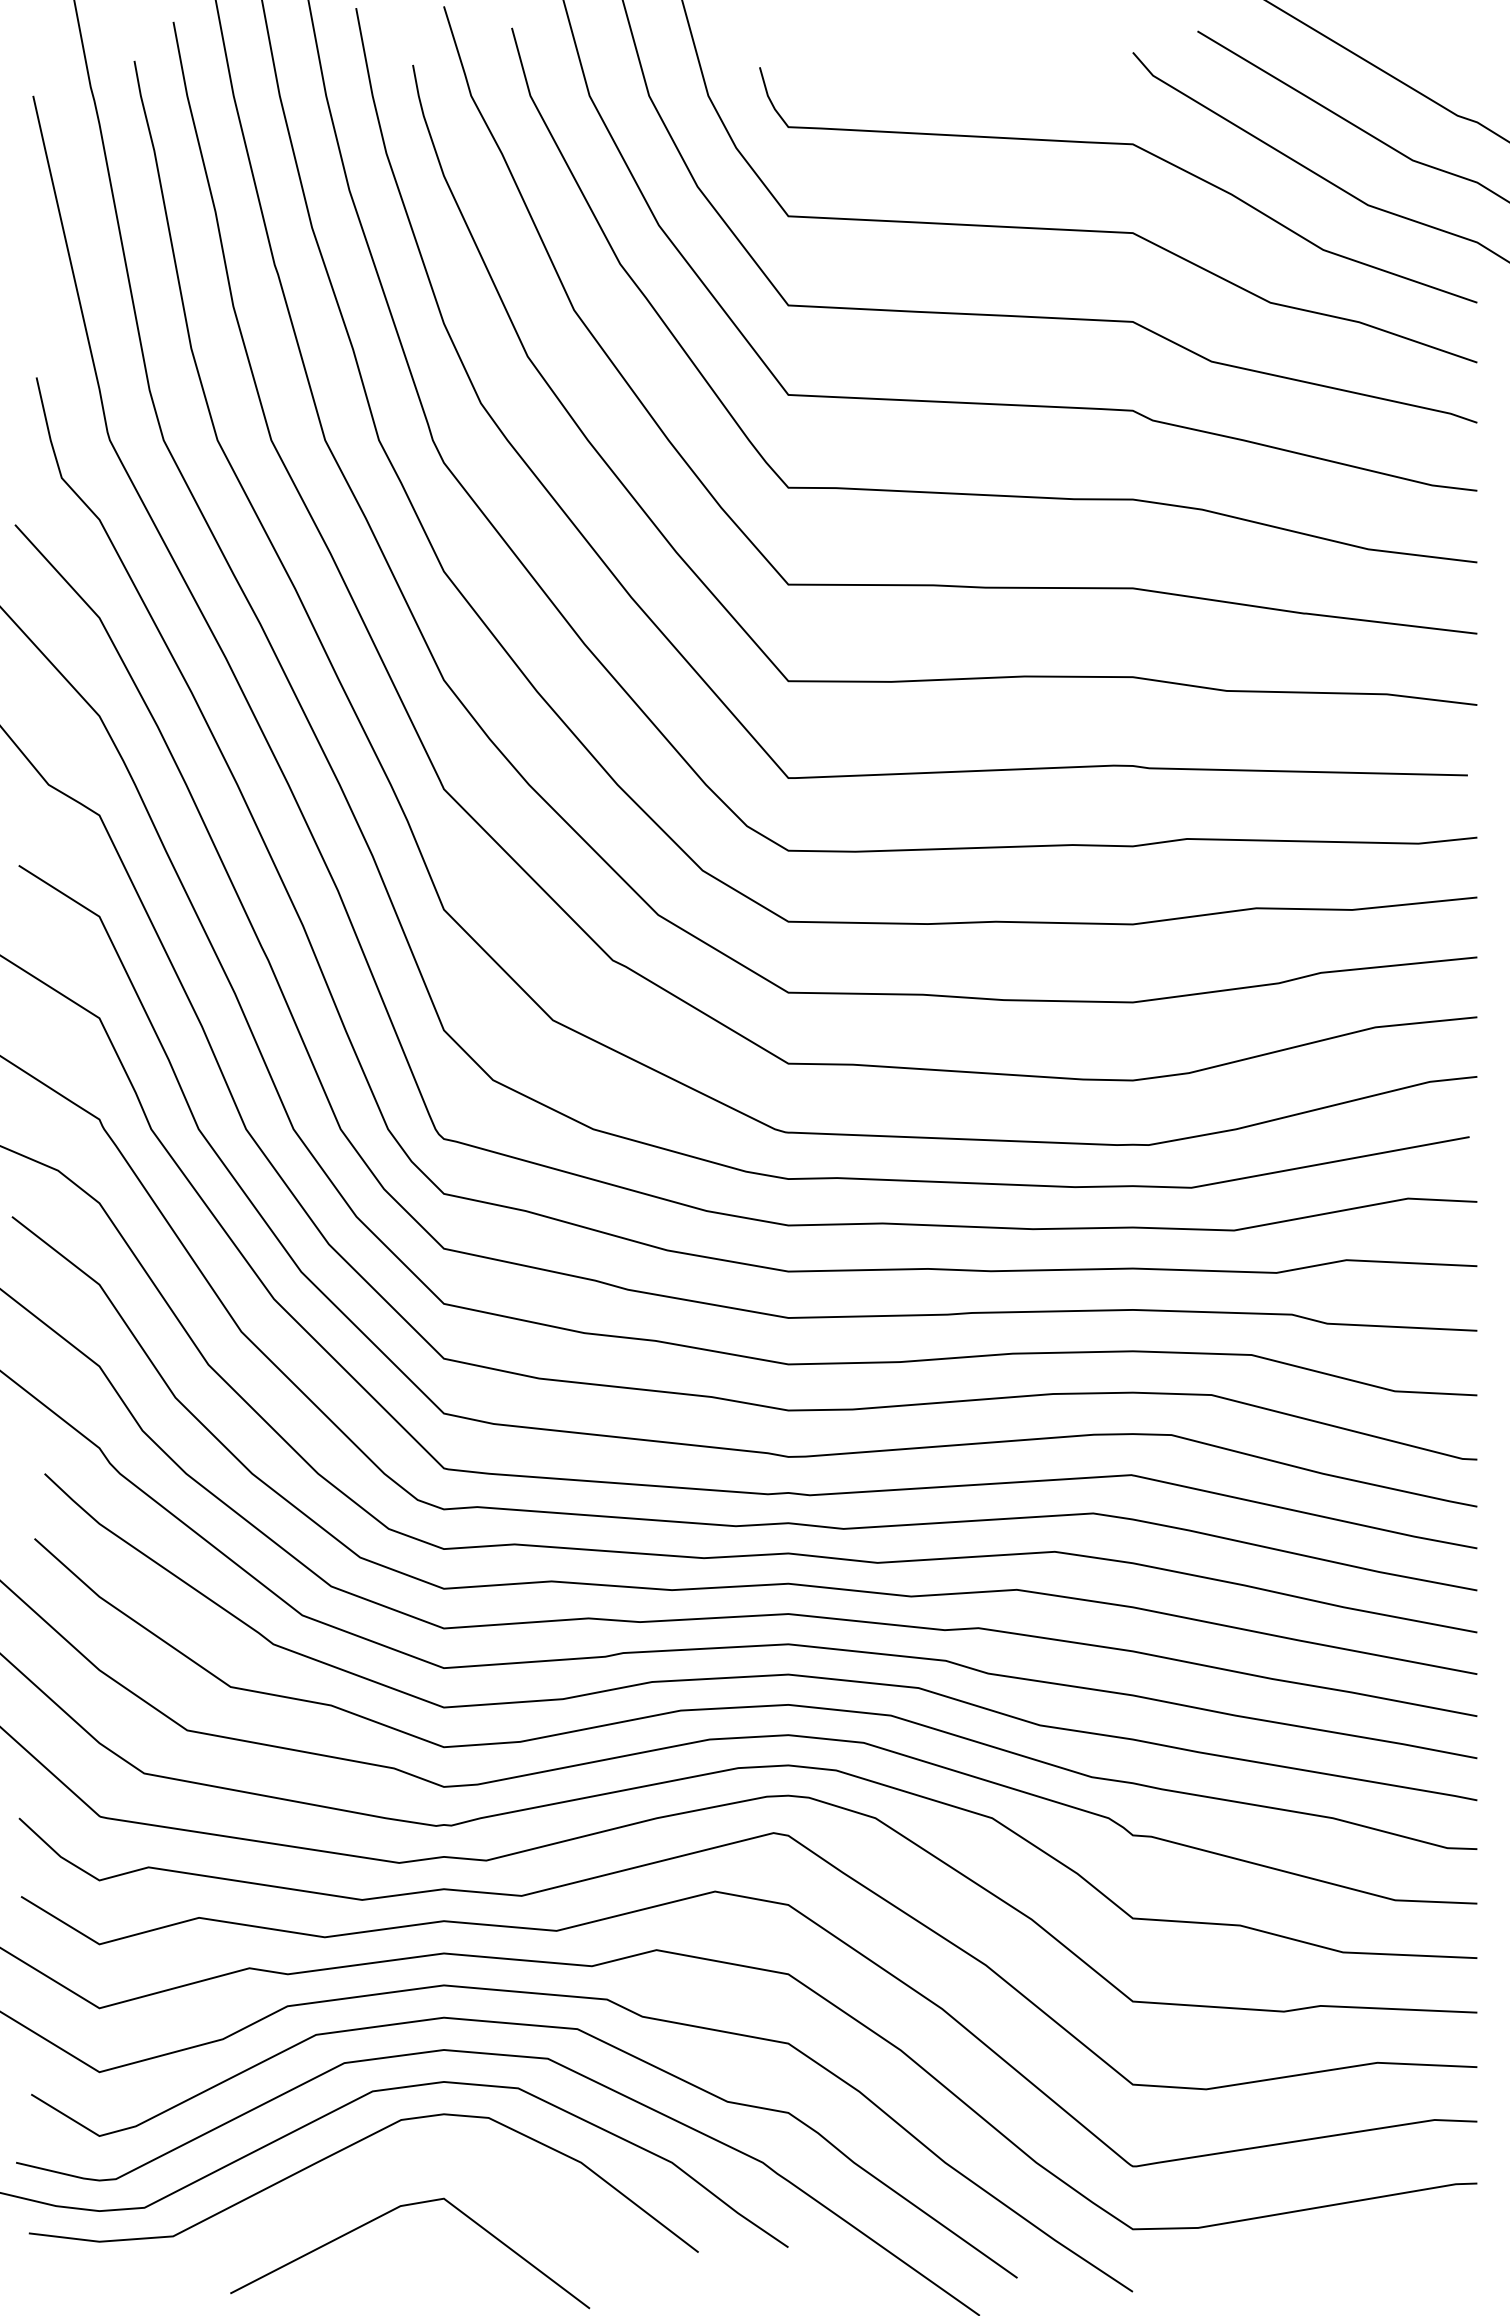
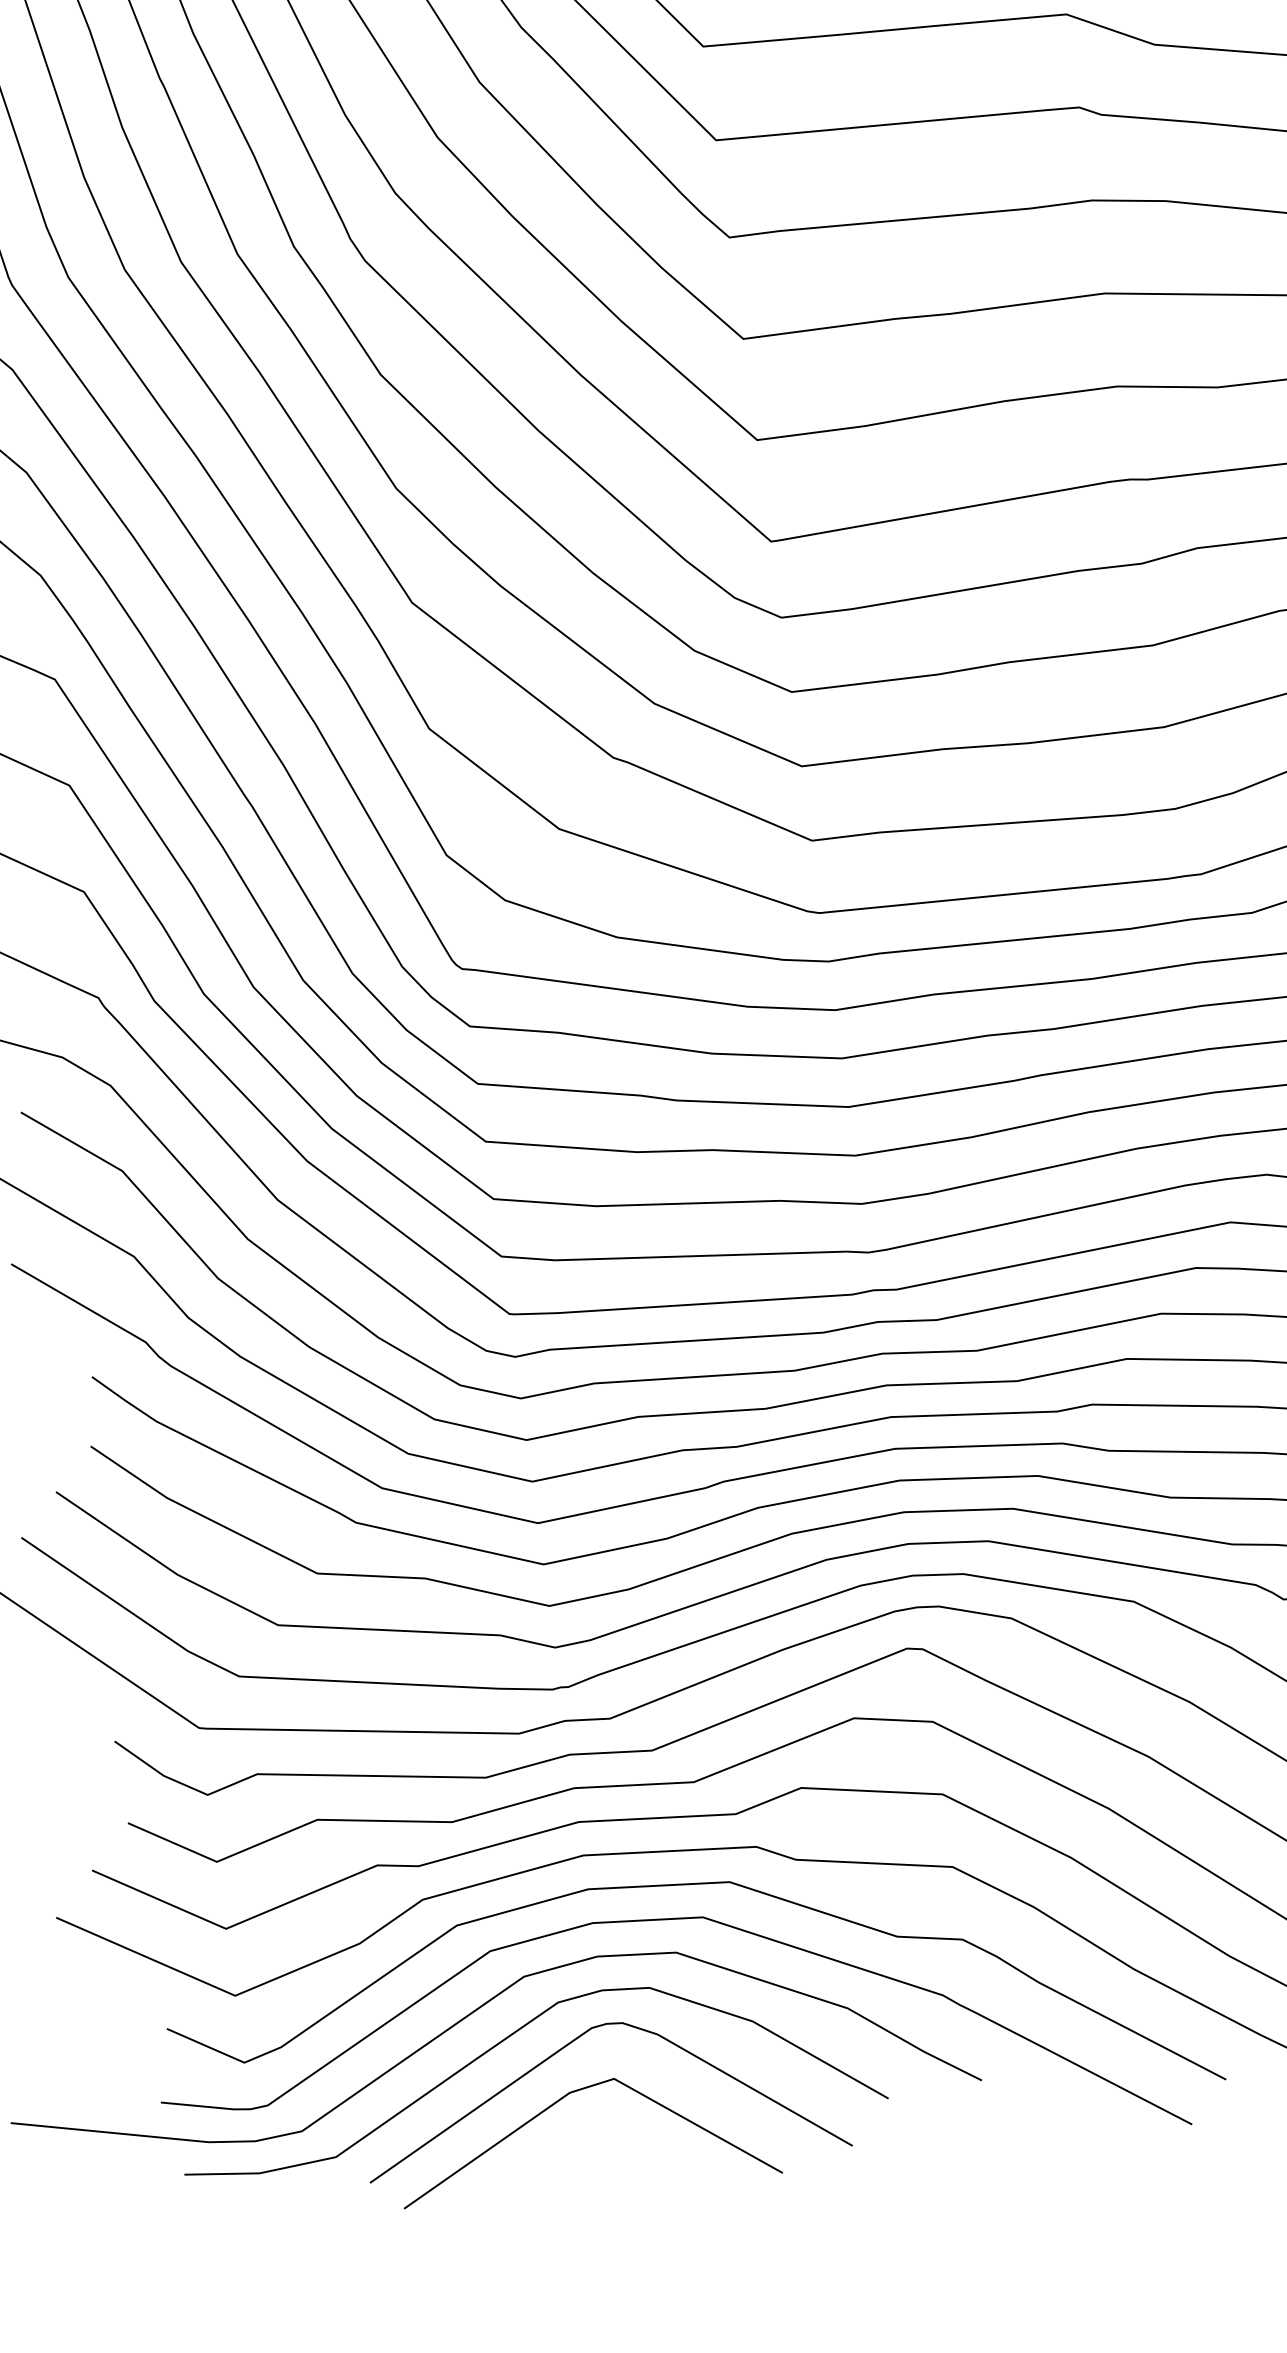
curve: (403, 2162) -> (566, 2046), added

